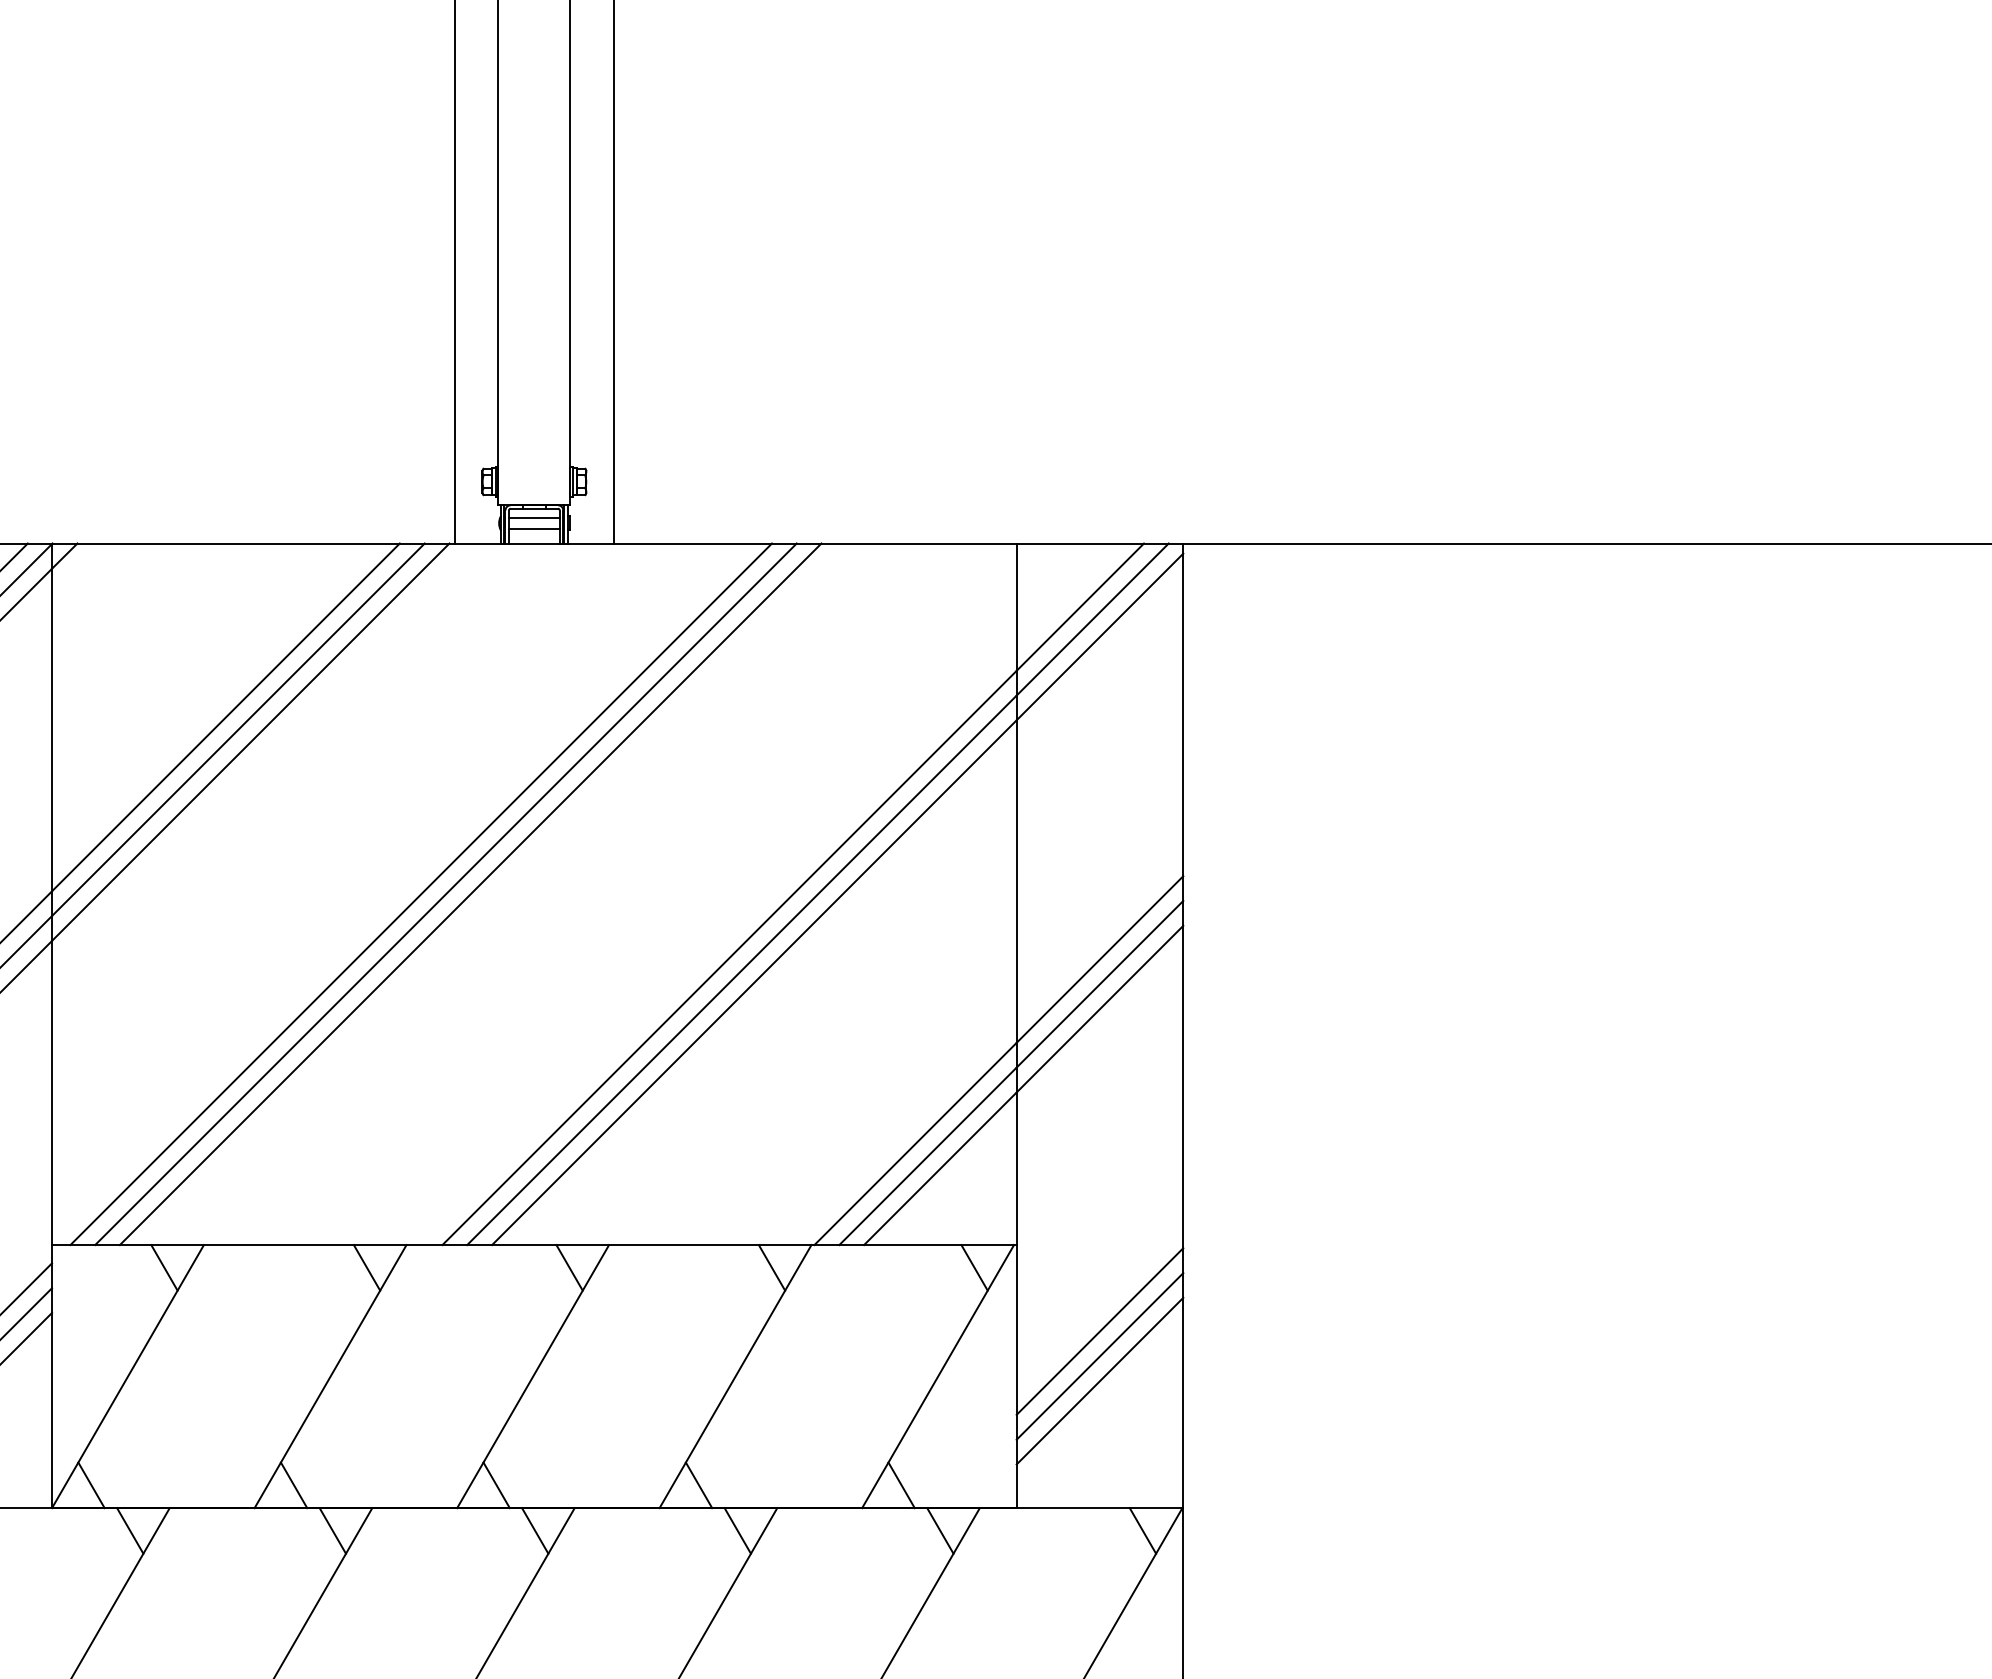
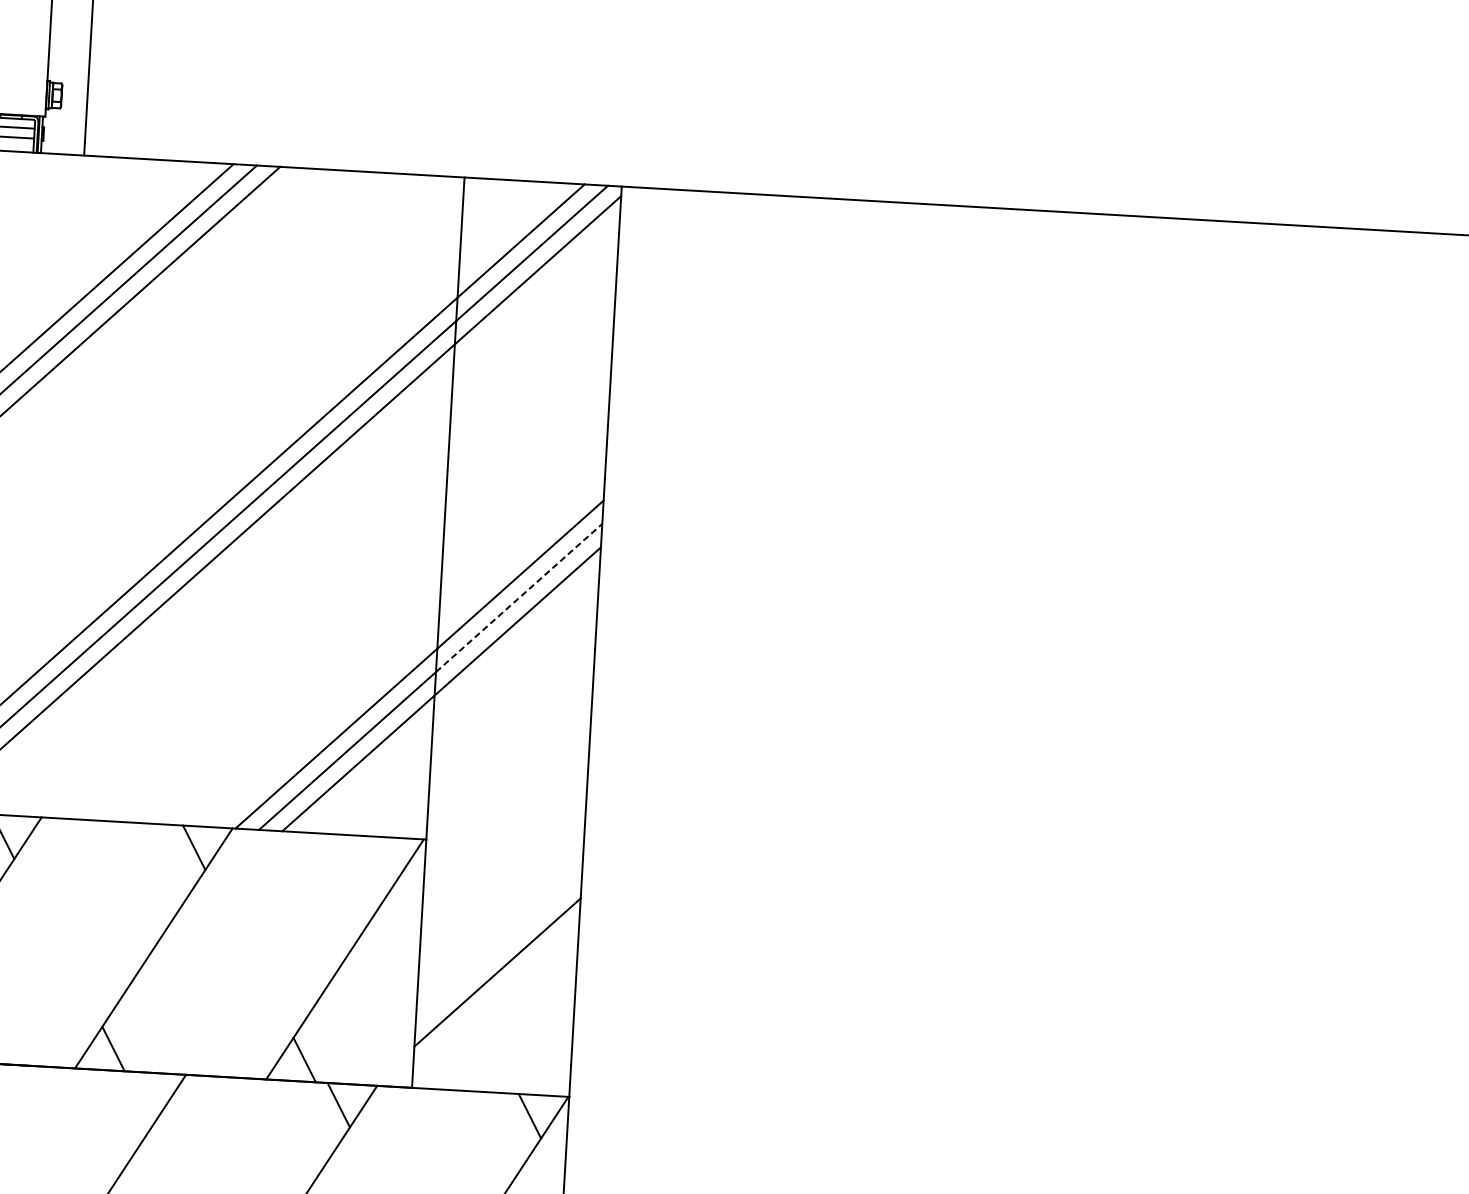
line: (1099, 984) -> (518, 598), solid -> dashed
line: (974, 1267) -> (385, 858), removed
line: (1099, 1331) -> (499, 925), removed
line: (1099, 1356) -> (498, 949), removed
line: (737, 1530) -> (147, 1093), removed

